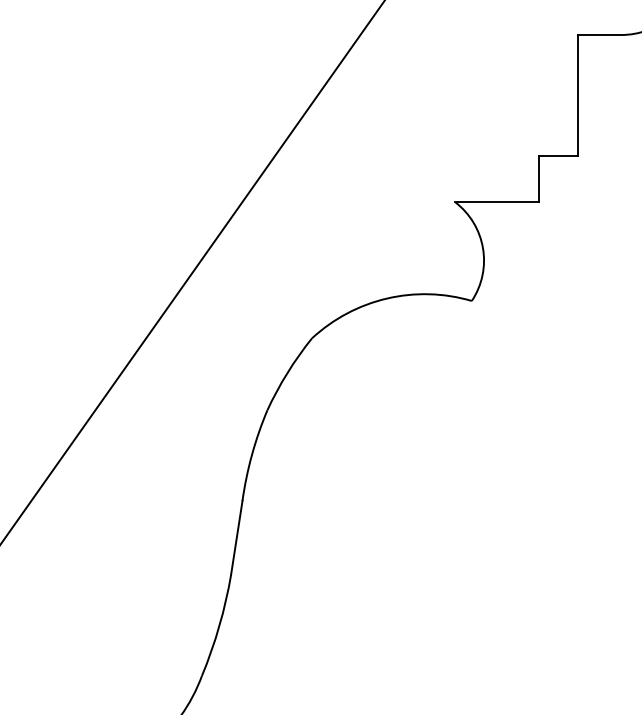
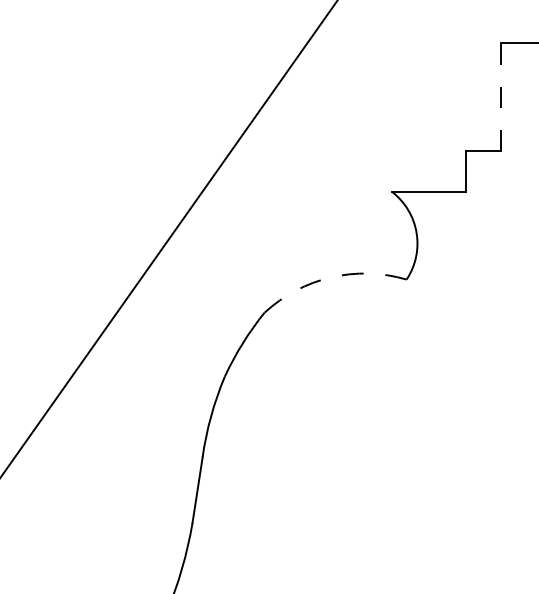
line: (577, 95) -> (500, 96), solid -> dashed
arc: (387, 298) -> (331, 277), solid -> dashed

